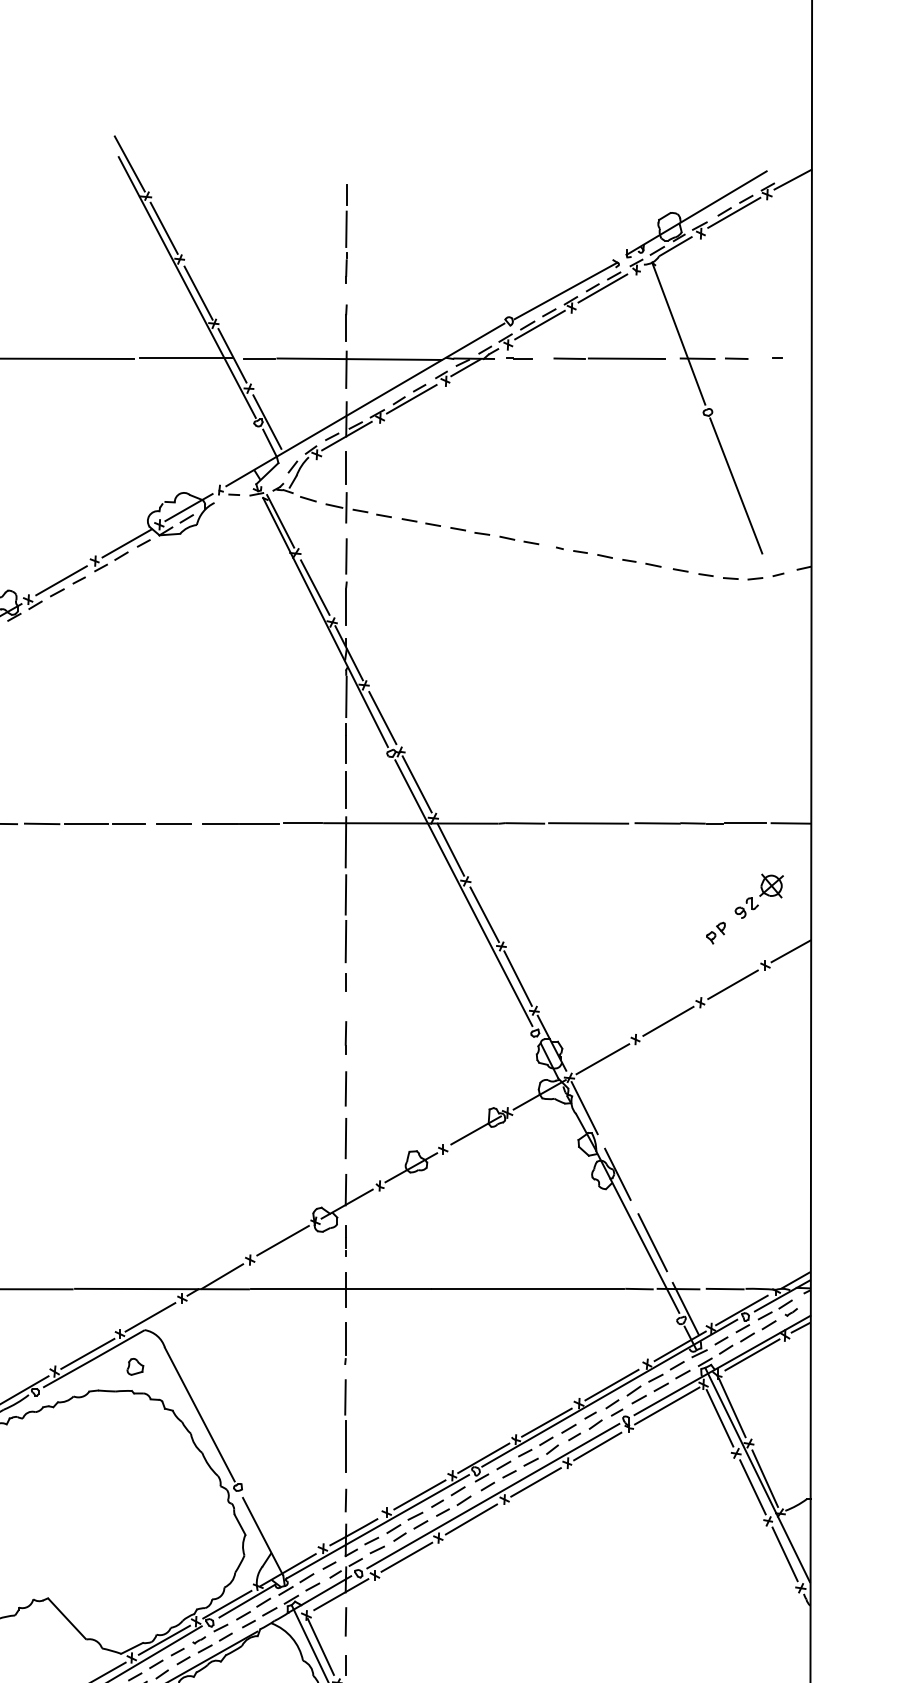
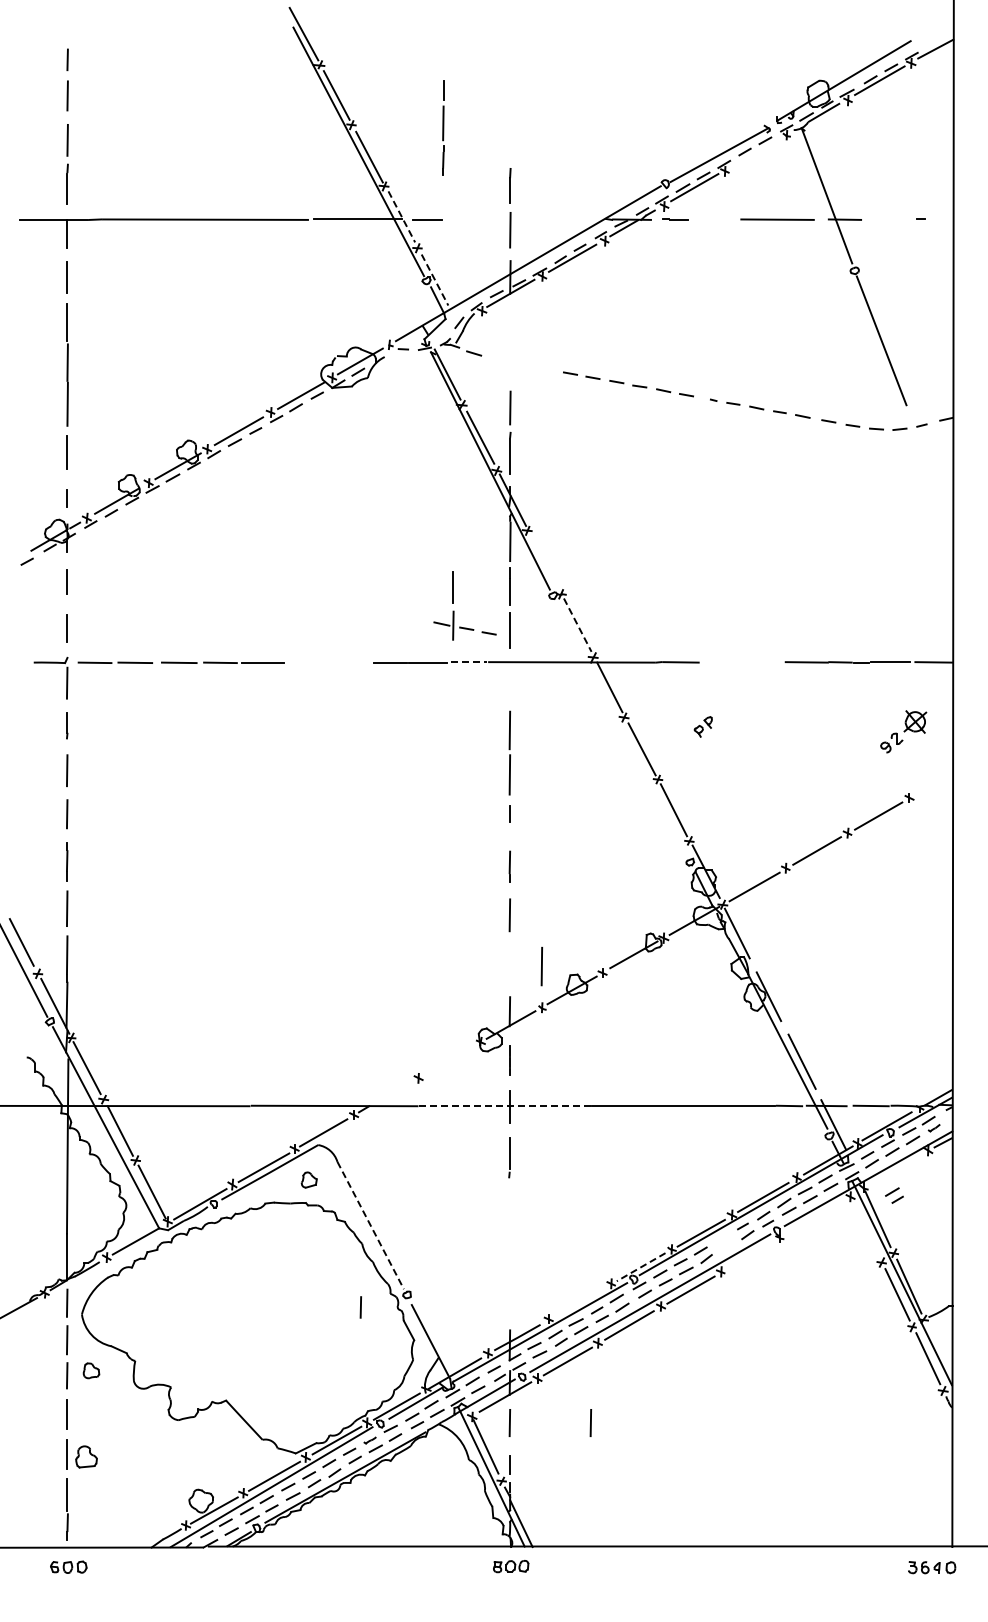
line: (346, 233) -> (443, 127), moved
line: (602, 288) -> (754, 152), removed
line: (232, 355) -> (401, 216), solid -> dashed
line: (359, 358) -> (522, 219), removed
line: (569, 358) -> (722, 219), removed
line: (737, 358) -> (882, 219), removed
line: (267, 422) -> (435, 280), solid -> dashed
part: (346, 484) -> (453, 603), moved
line: (382, 717) -> (544, 561), removed
line: (416, 784) -> (577, 625), solid -> dashed
line: (129, 823) -> (303, 662), removed
line: (173, 823) -> (345, 662), removed
line: (303, 823) -> (469, 662), solid -> dashed
line: (588, 823) -> (740, 662), removed
line: (345, 842) -> (509, 680), removed
line: (463, 892) -> (621, 728), removed
part: (715, 932) -> (702, 726), moved
line: (790, 950) -> (933, 783), removed
line: (345, 1138) -> (541, 966), moved
line: (282, 1240) -> (449, 1059), removed
line: (221, 1275) -> (391, 1093), removed
line: (340, 1289) -> (504, 1106), solid -> dashed
line: (751, 1354) -> (896, 1168), removed
line: (345, 1396) -> (509, 1208), removed
line: (666, 1405) -> (815, 1216), removed
line: (199, 1414) -> (370, 1225), solid -> dashed
line: (719, 1417) -> (865, 1228), removed
part: (571, 1432) -> (894, 1195), moved
line: (345, 1446) -> (509, 1255), removed
line: (597, 1446) -> (749, 1255), removed
line: (483, 1458) -> (640, 1267), solid -> dashed
line: (420, 1494) -> (580, 1301), removed
line: (345, 1500) -> (360, 1307), moved
line: (430, 1621) -> (590, 1422), added

